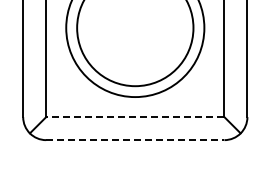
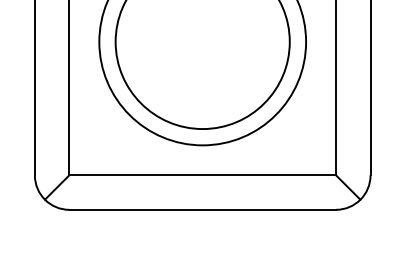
line: (134, 117) -> (201, 175), dashed -> solid
line: (135, 140) -> (203, 210), dashed -> solid

